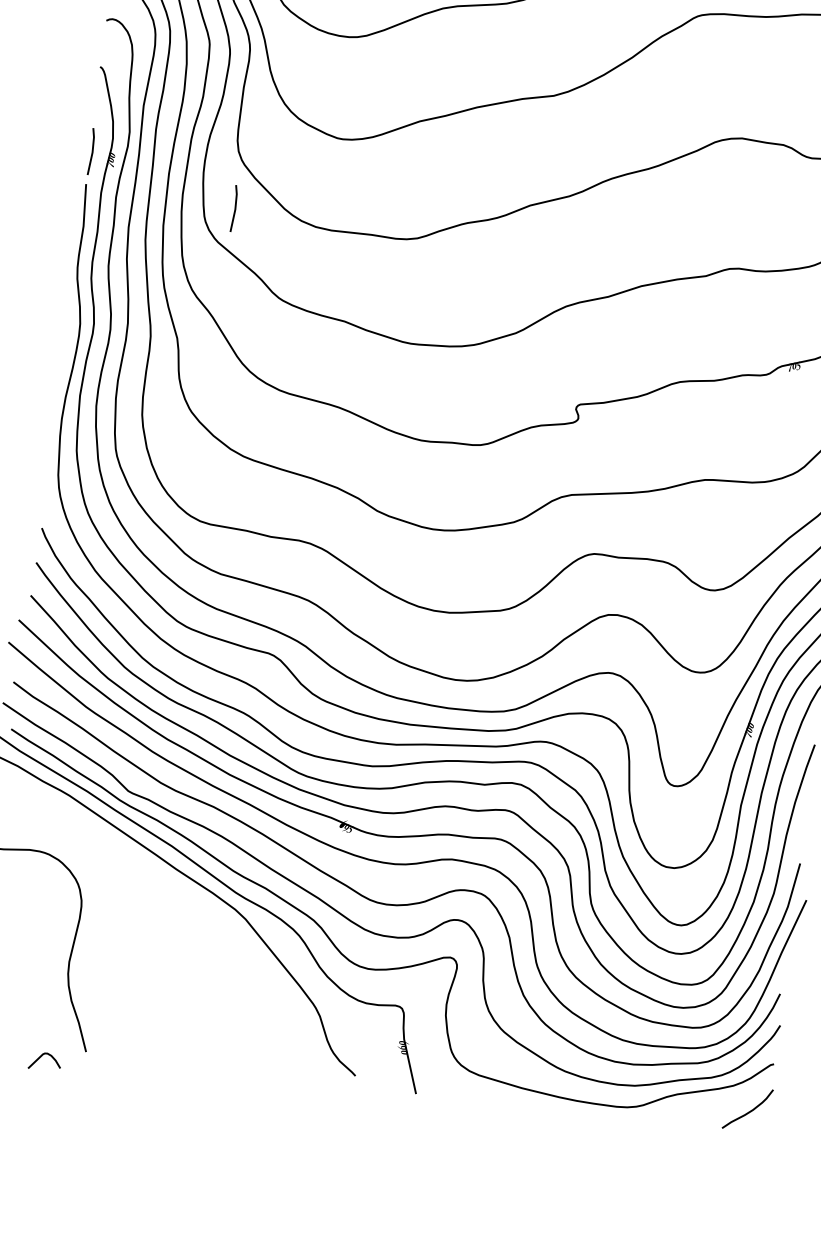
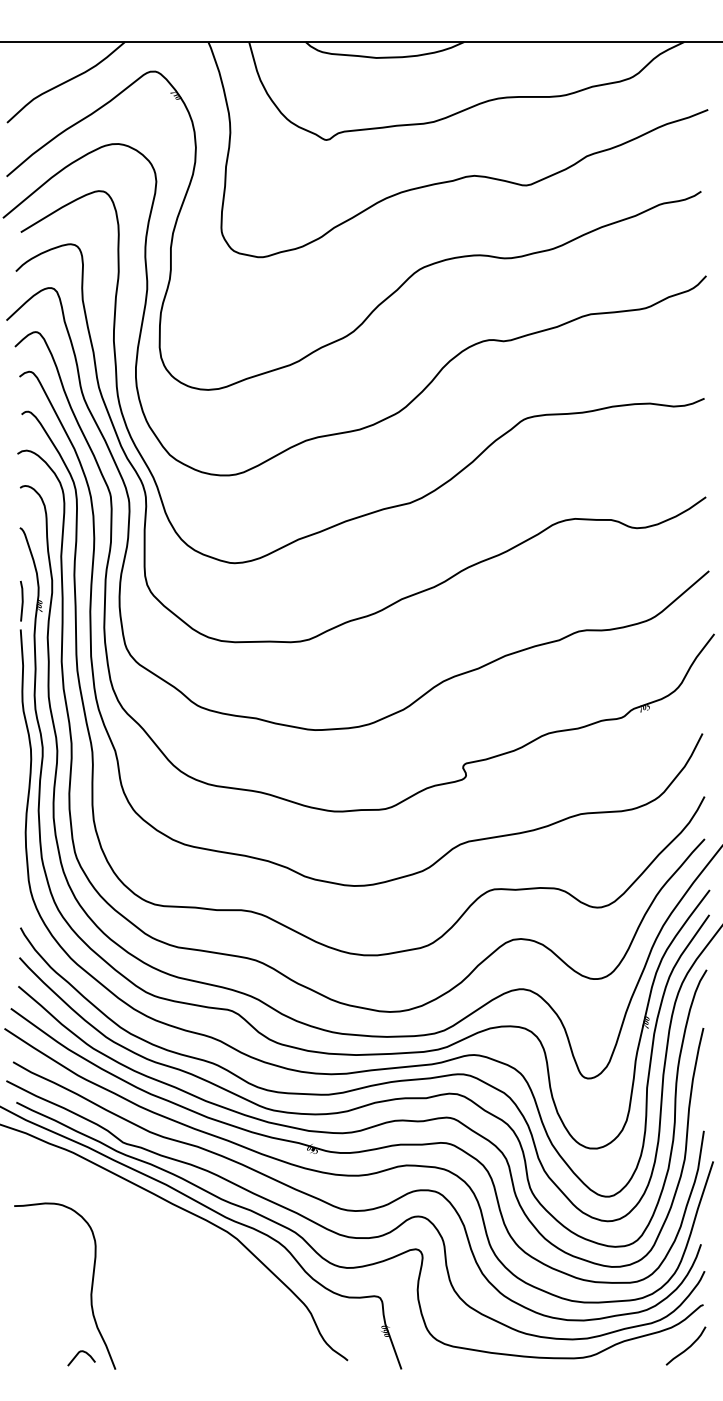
line: (234, 207) -> (149, 633), removed
curve: (42, 1056) -> (78, 1354), moved

